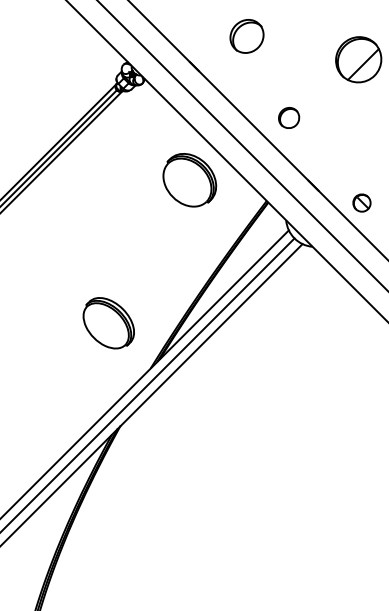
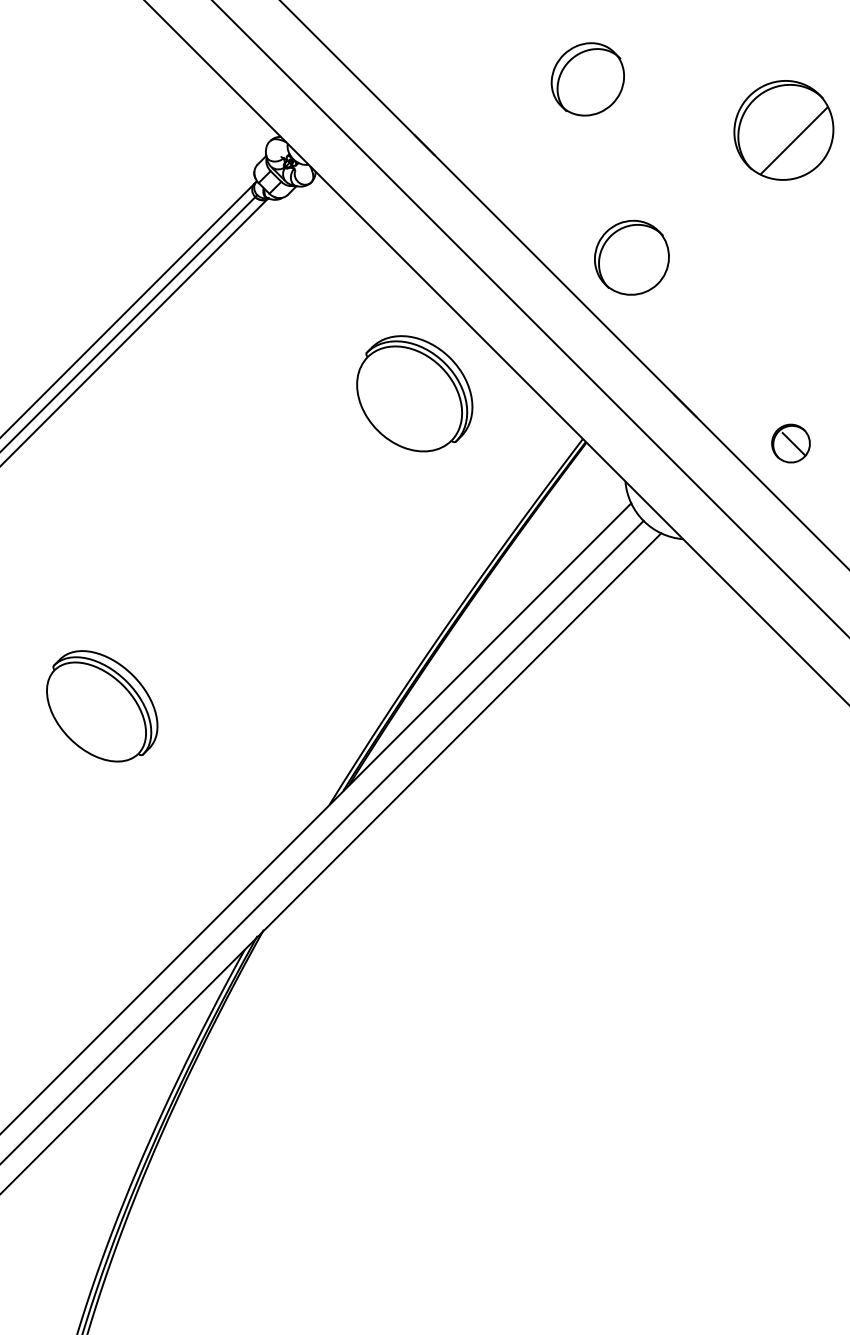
part: (246, 36) -> (586, 79), moved
part: (288, 117) -> (630, 256), size x1.67
part: (108, 323) -> (101, 706), moved

